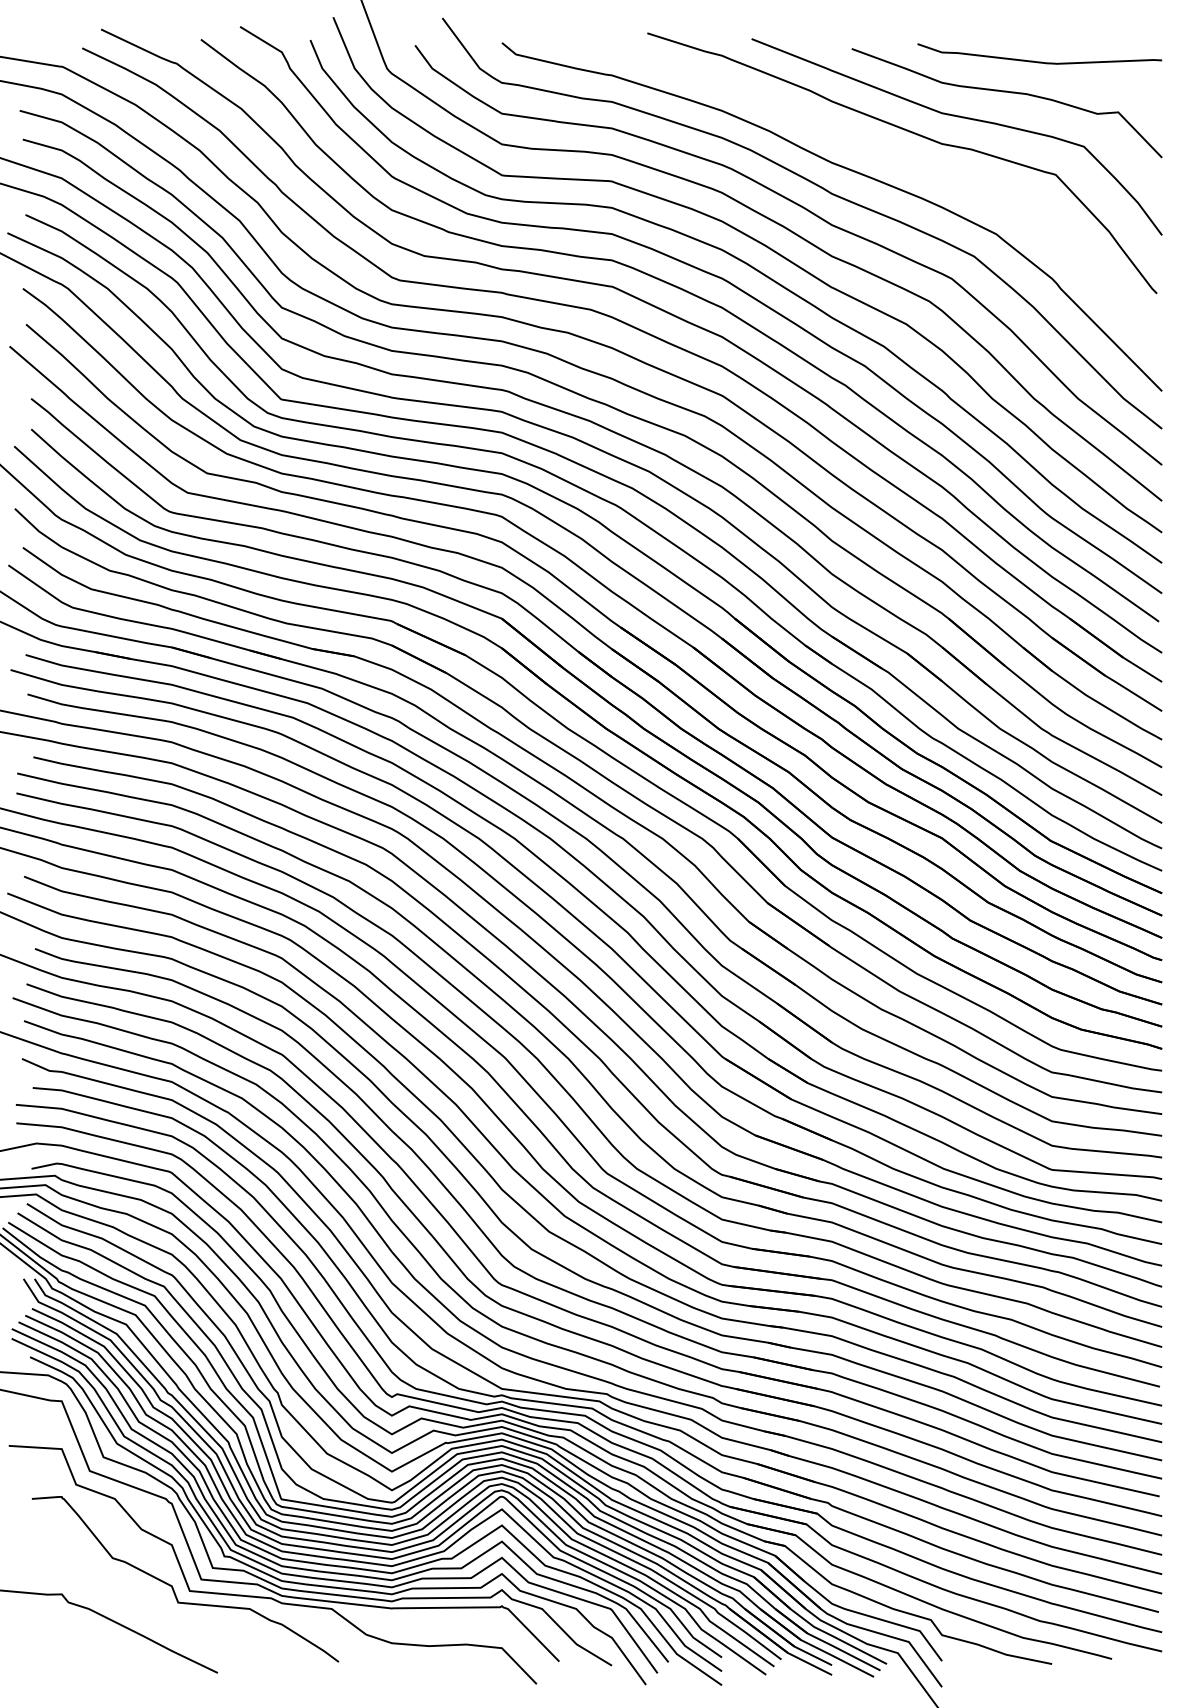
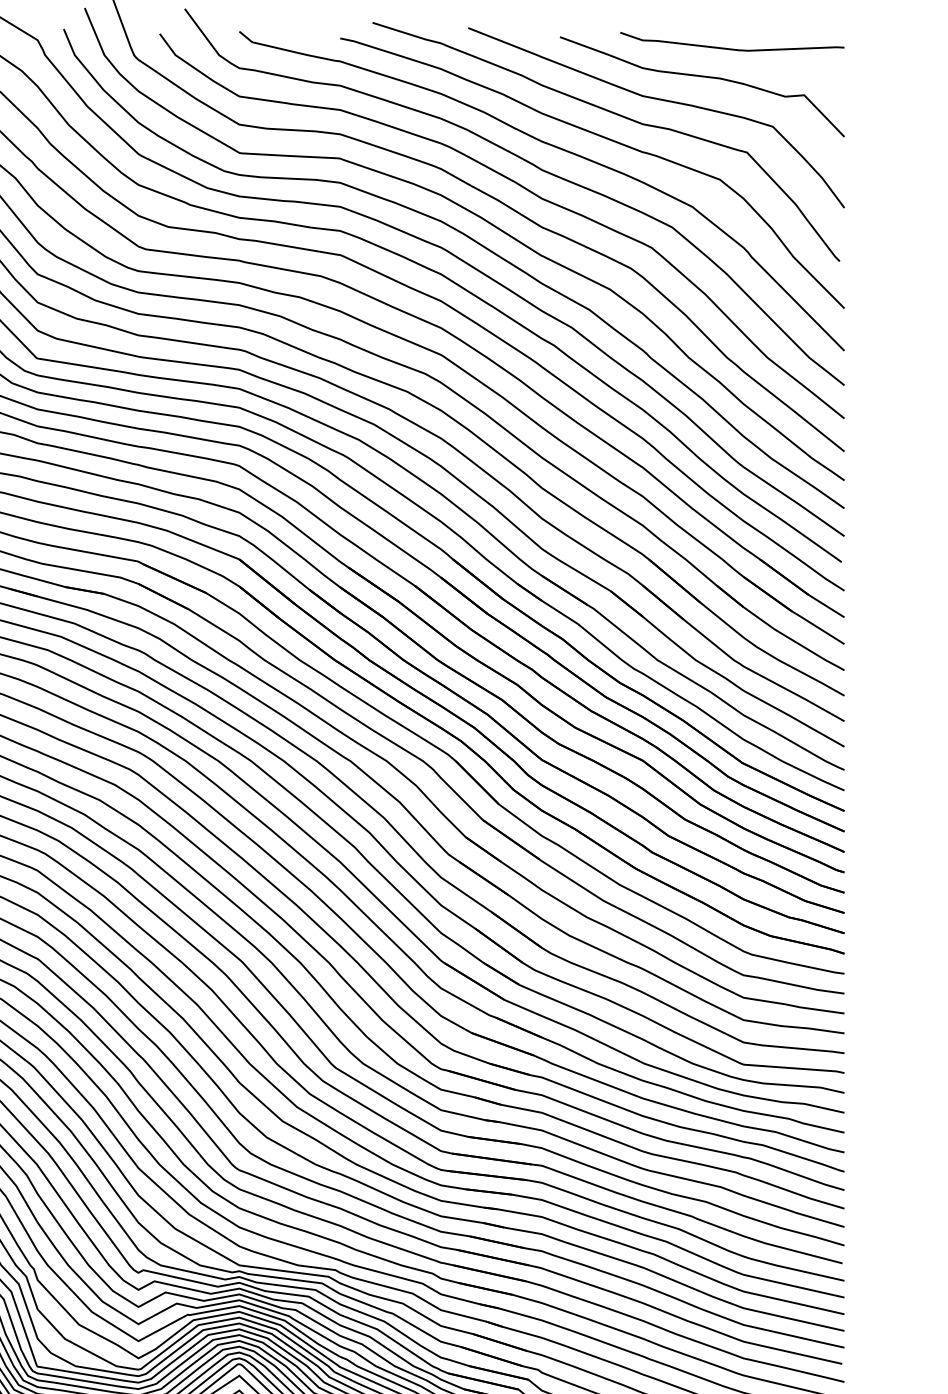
curve: (899, 159) -> (603, 138), added

